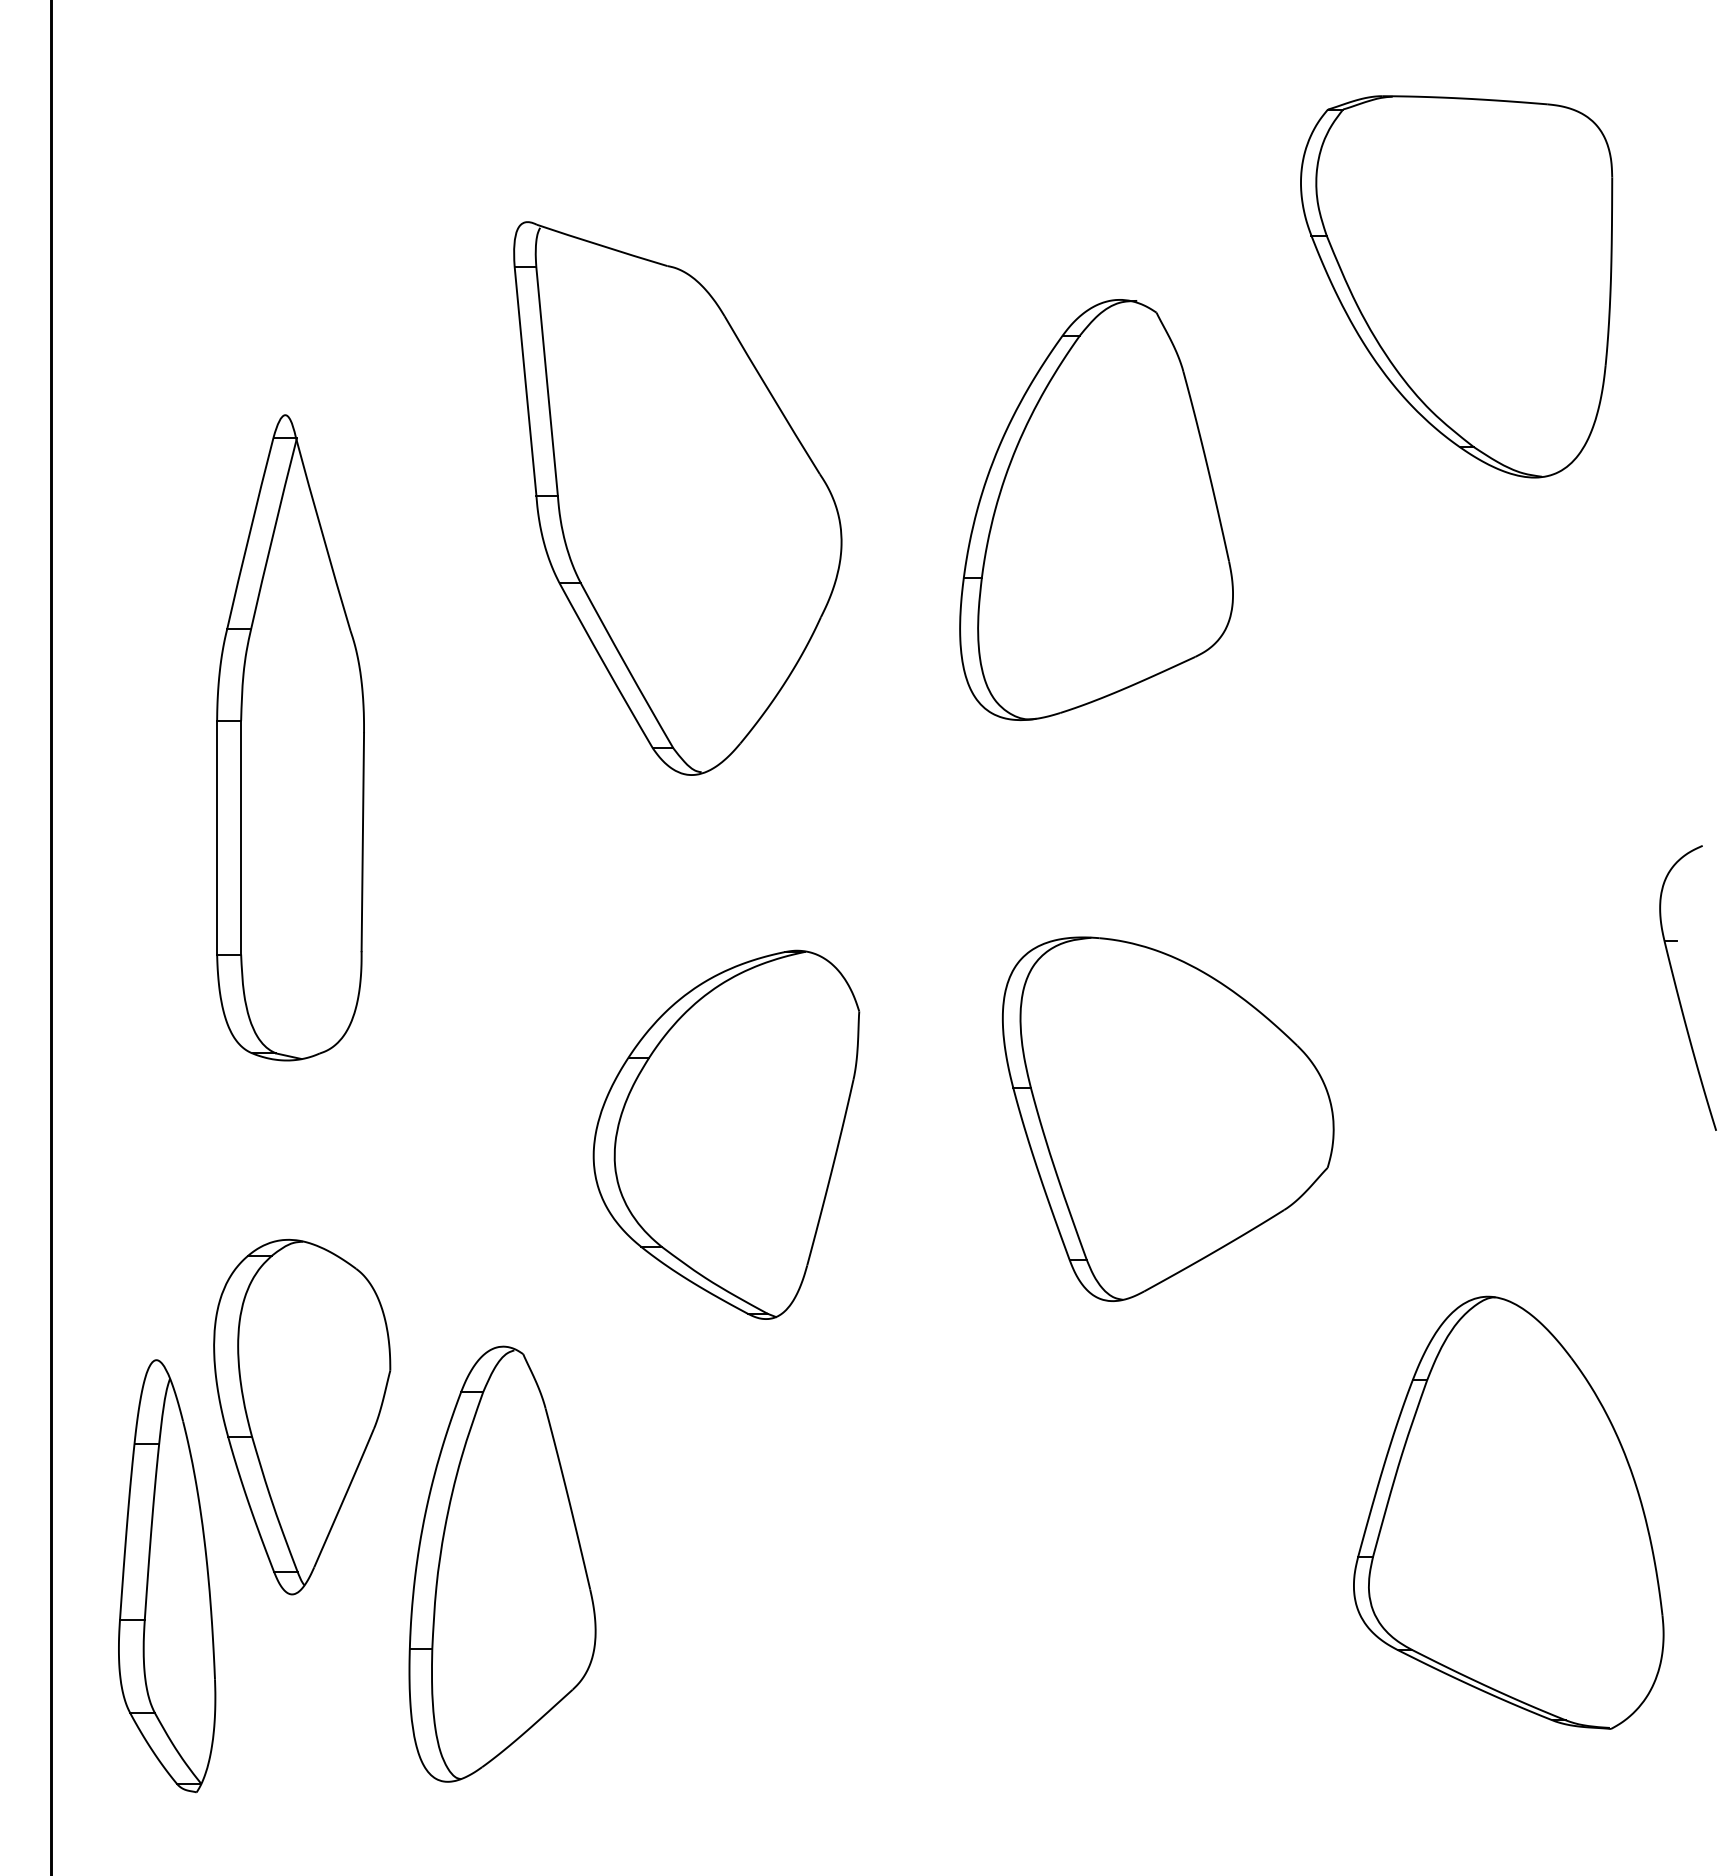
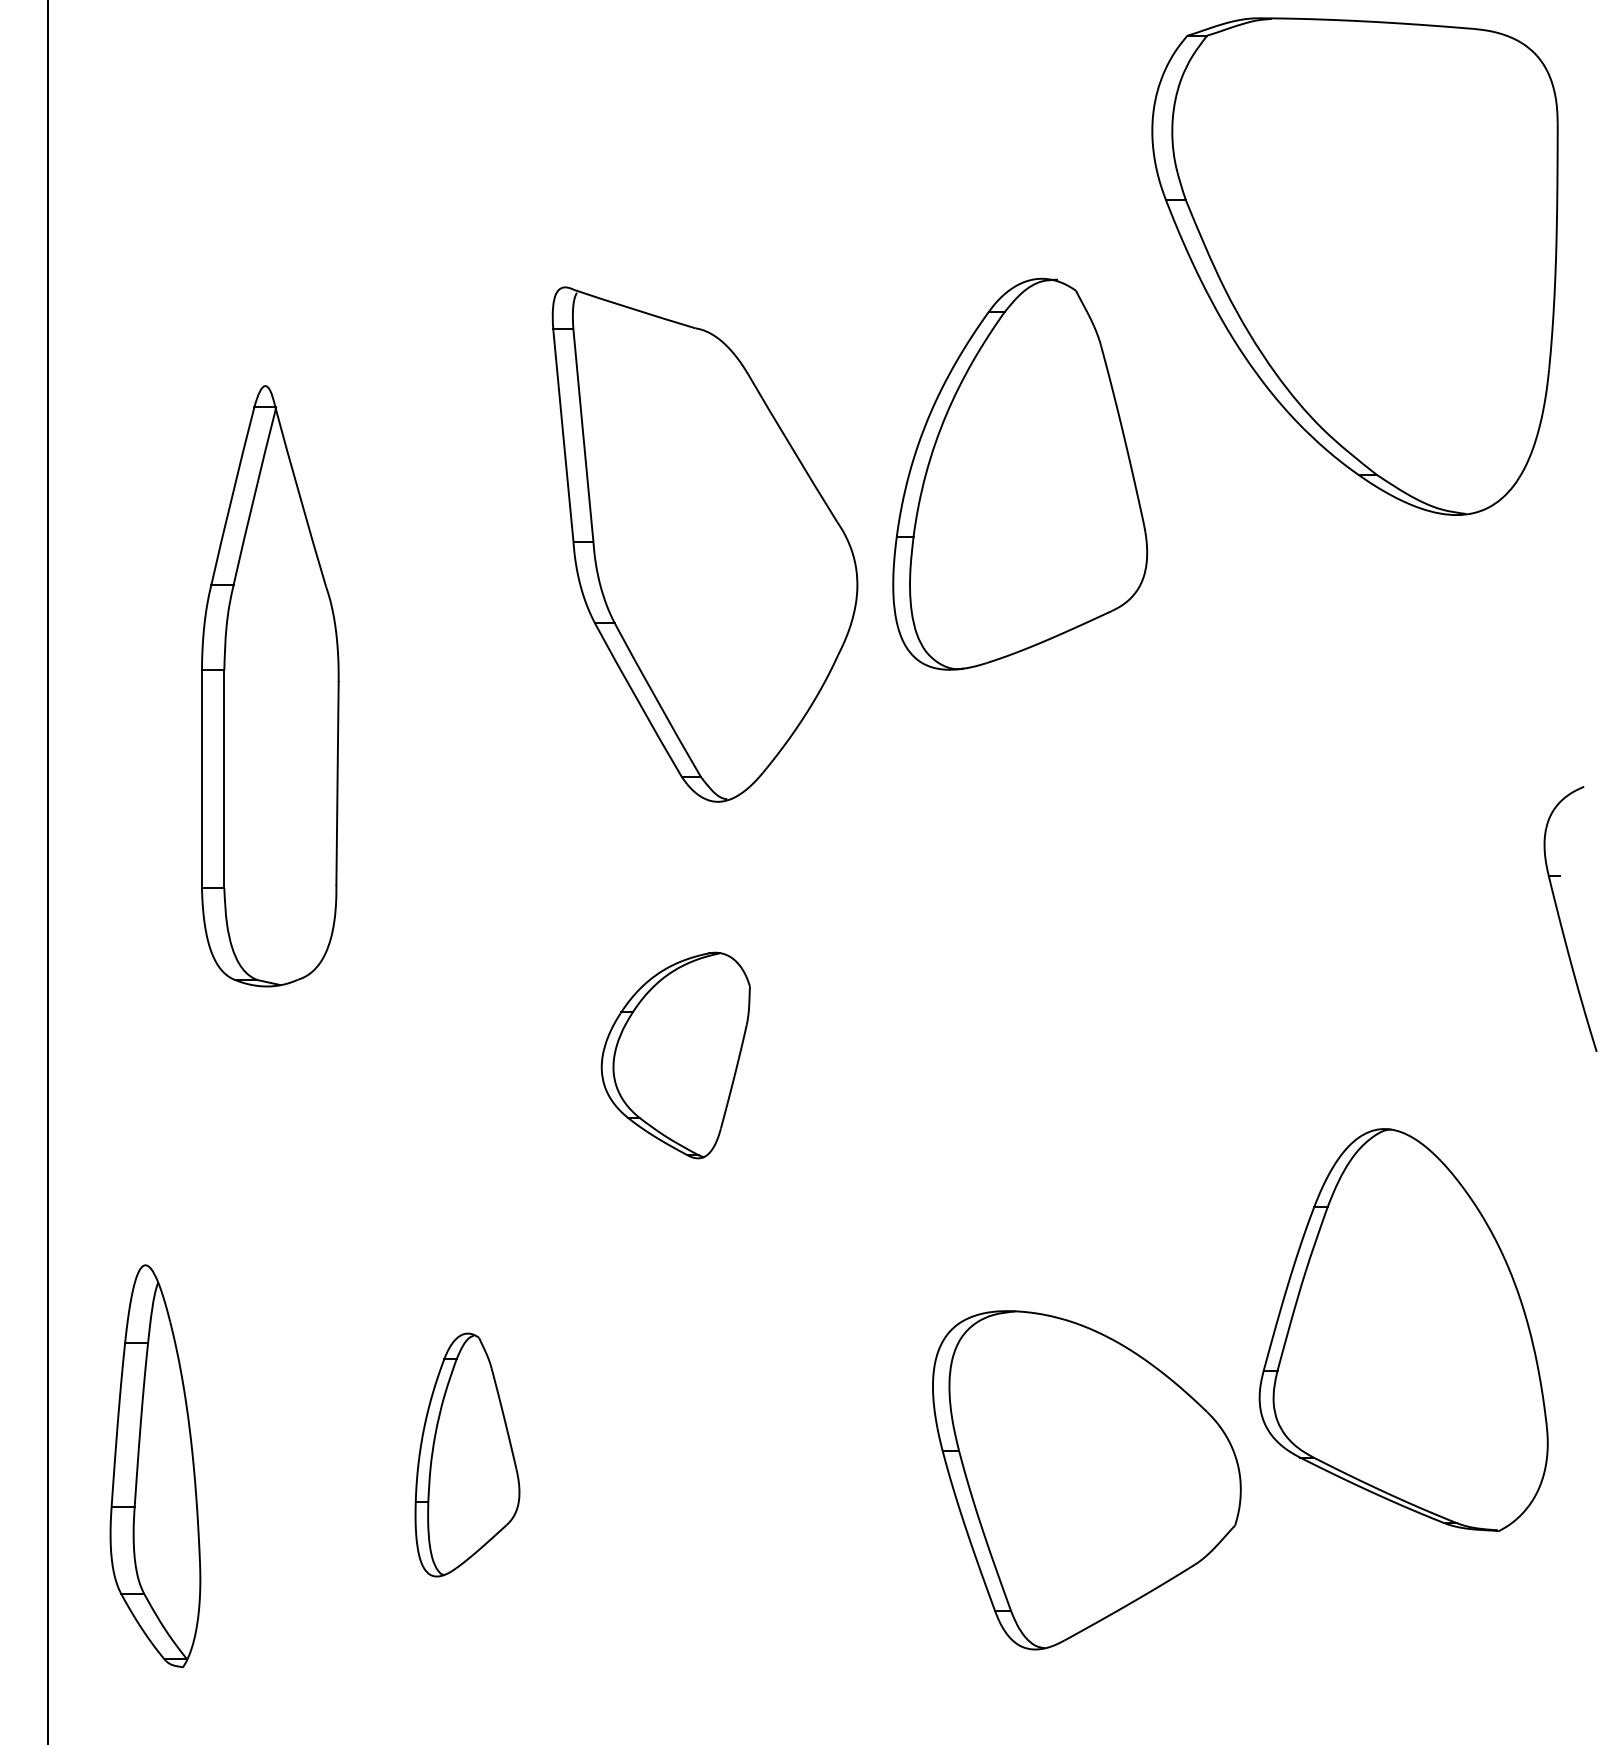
part: (1456, 286) -> (1355, 266), size x1.4
part: (677, 498) -> (704, 544), moved
part: (1168, 1118) -> (1087, 1479), moved
part: (726, 1134) -> (675, 1055), size x0.6
part: (302, 1416) -> (281, 1317), removed
part: (1508, 1512) -> (1403, 1329), moved
part: (502, 1563) -> (467, 1454), size x0.6

